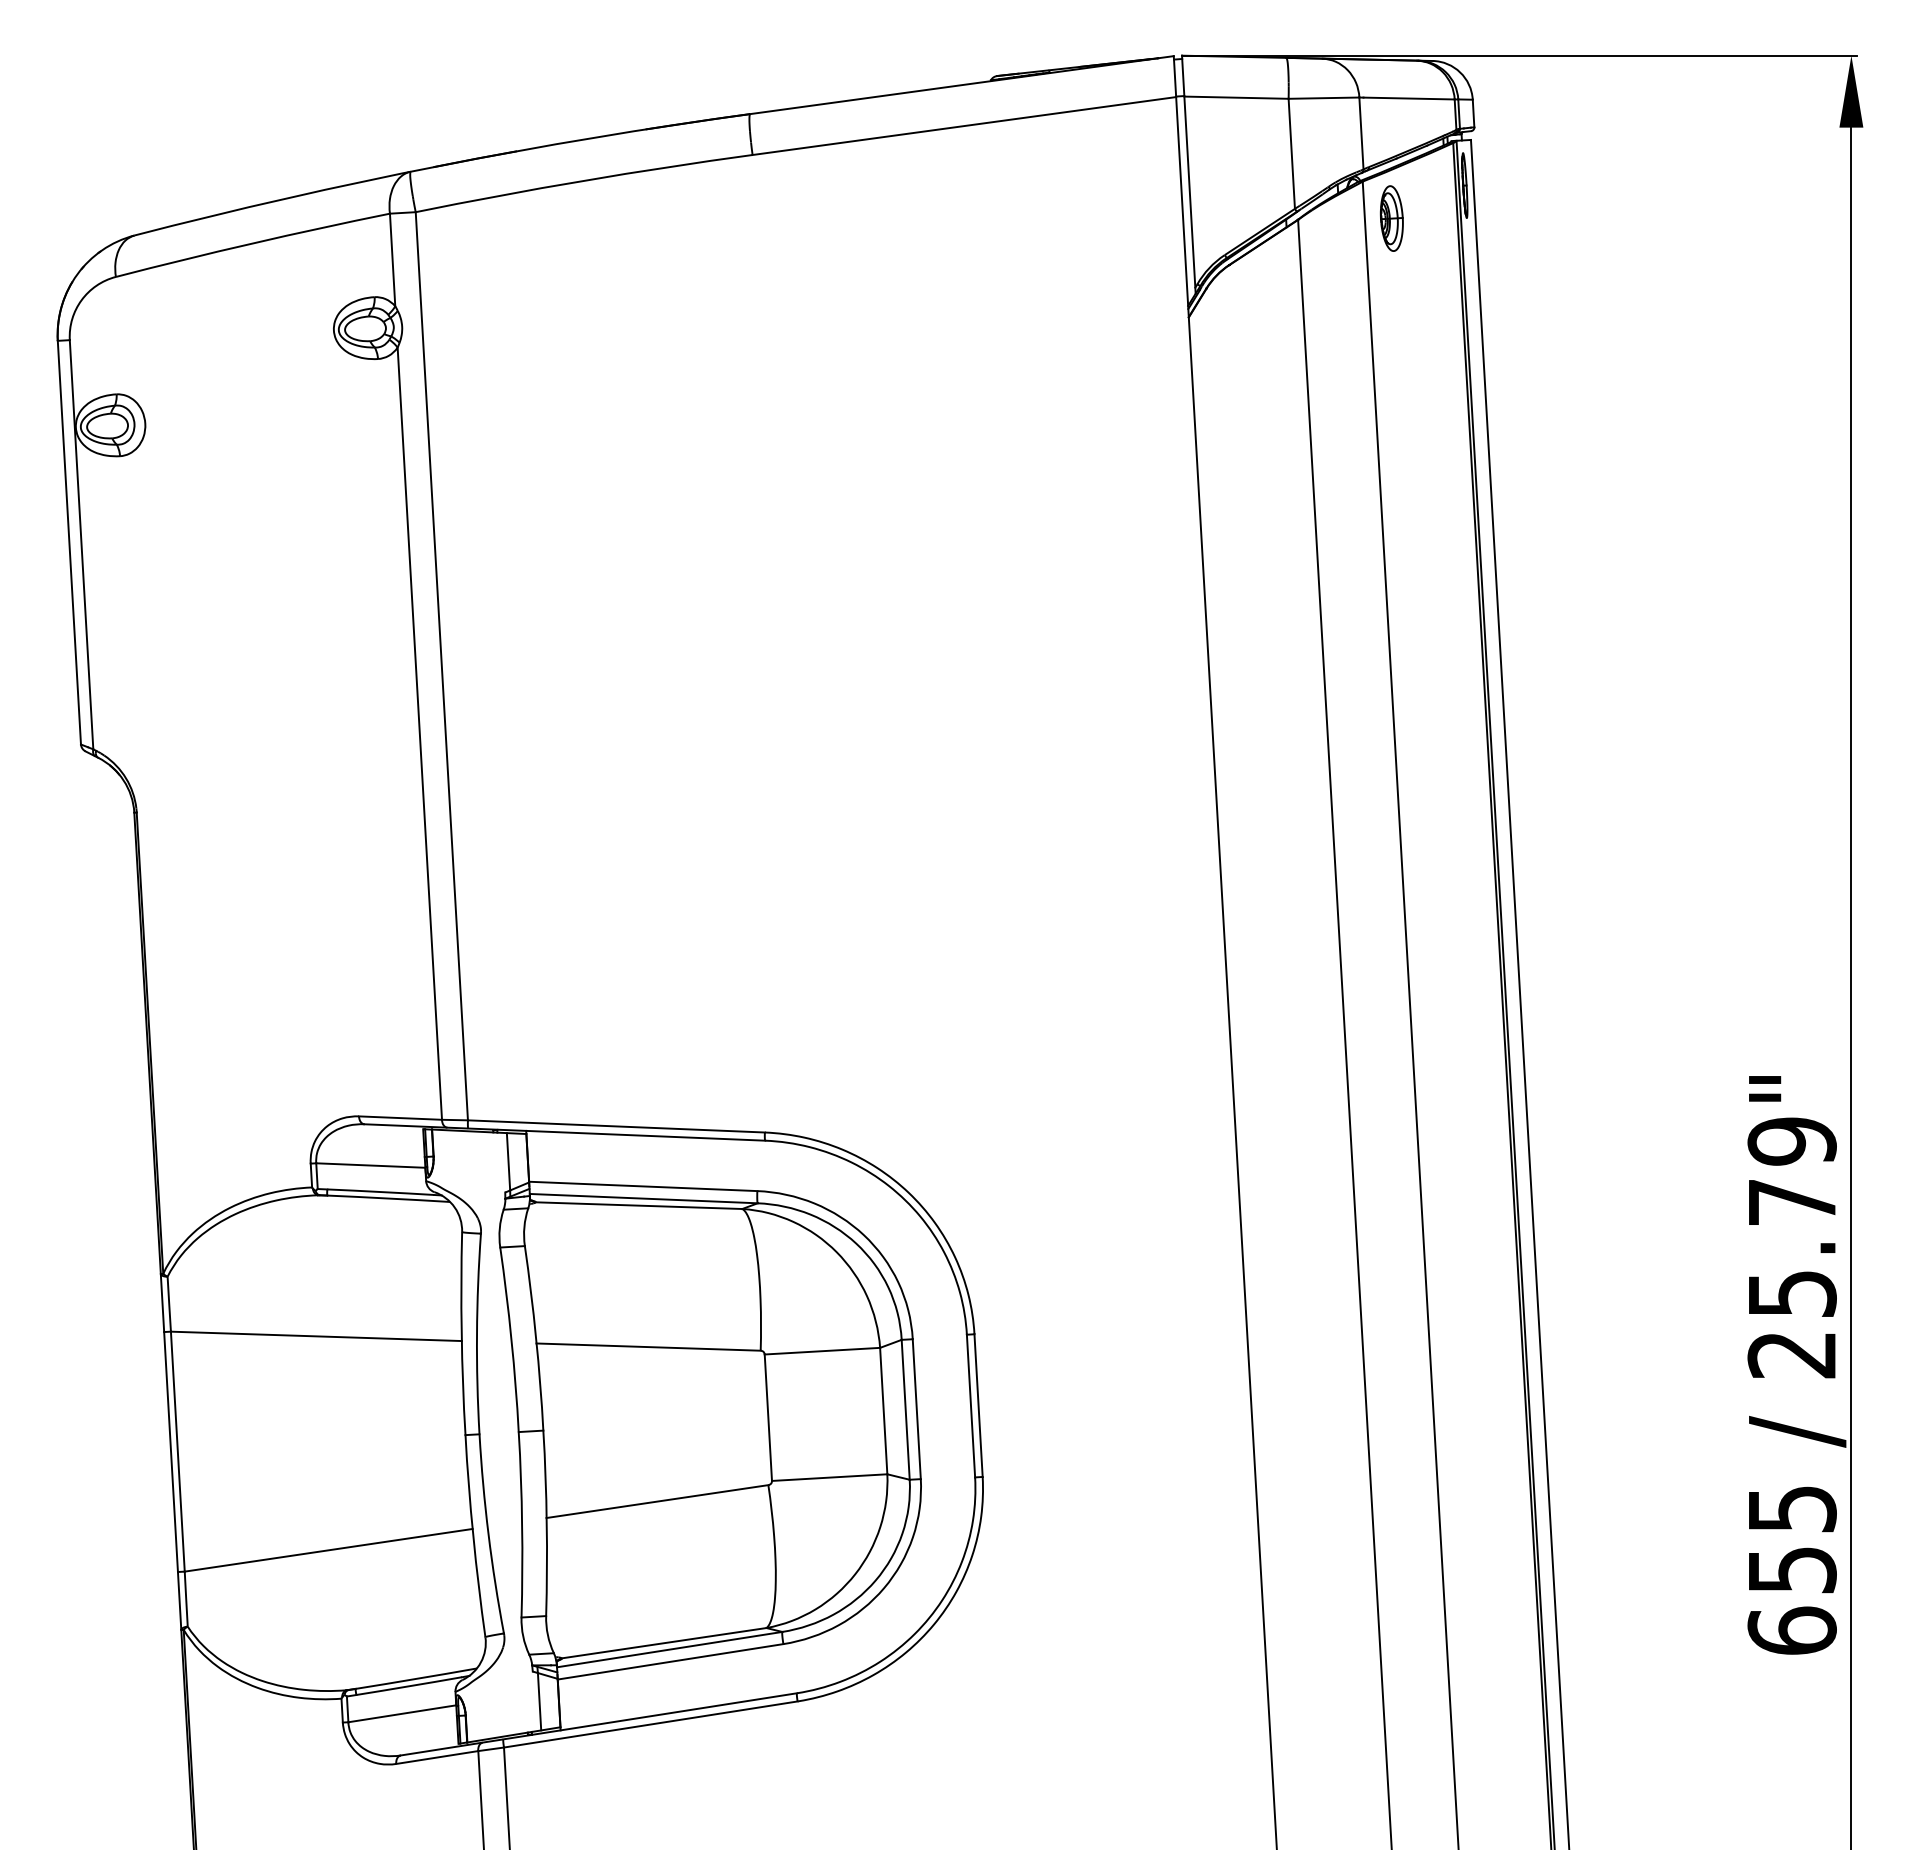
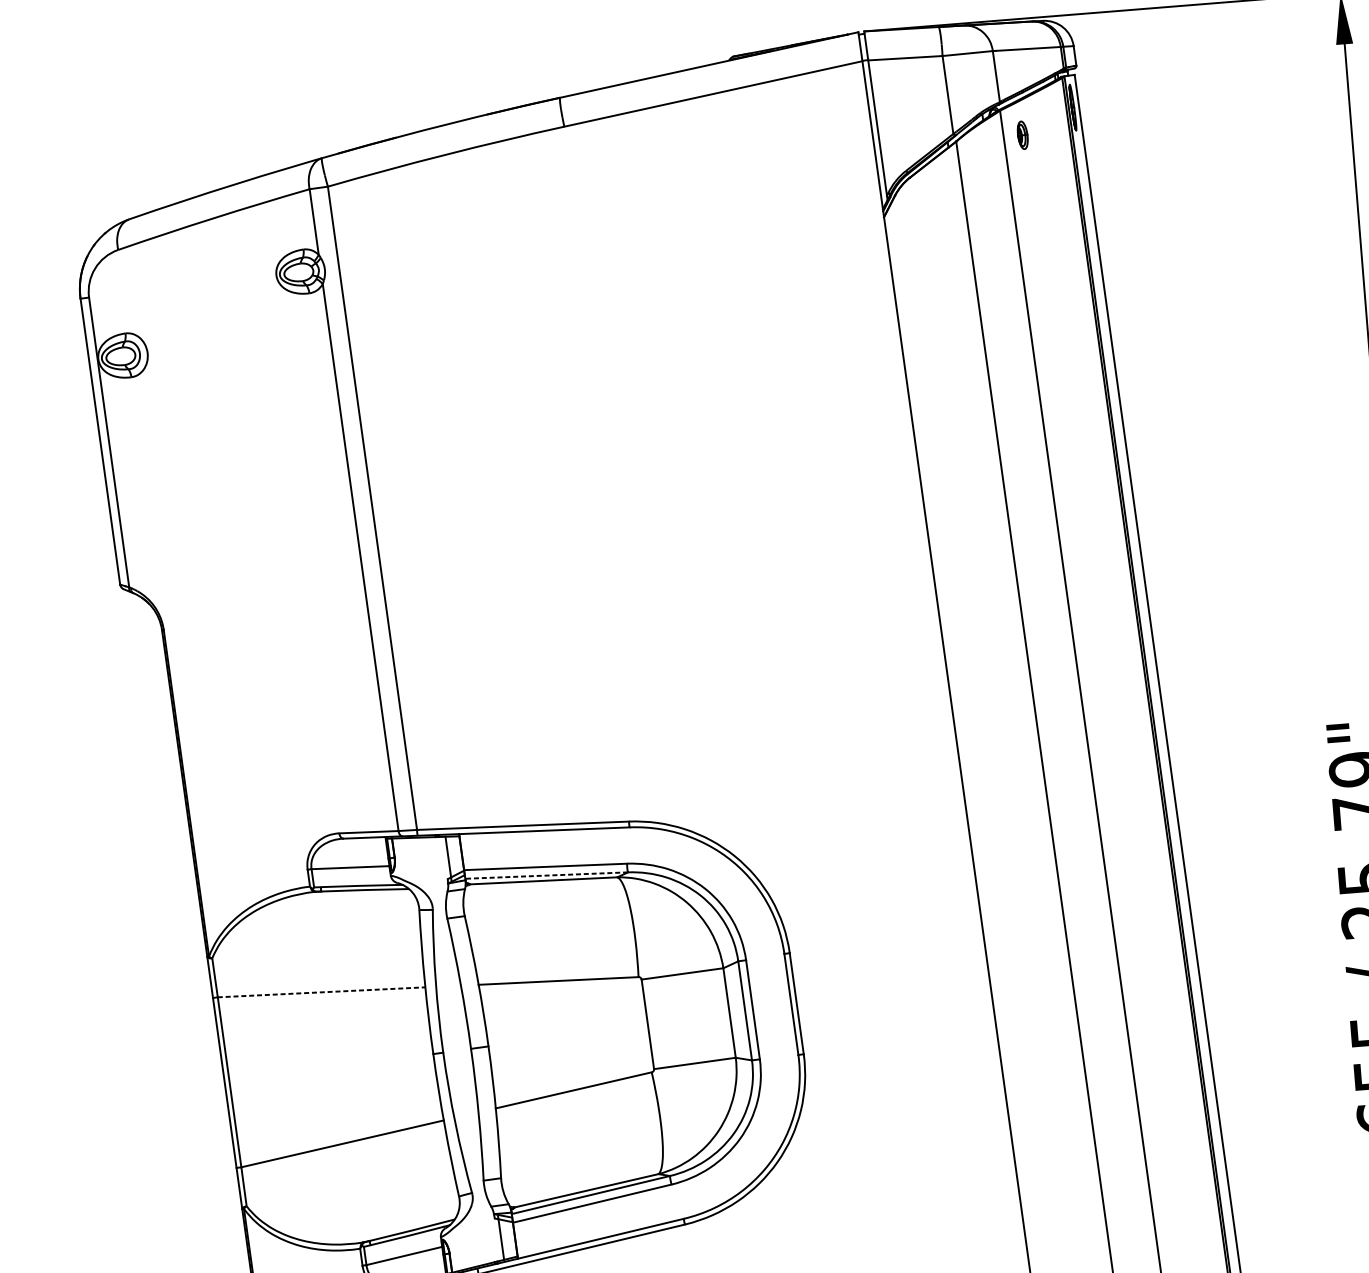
part: (1391, 218) -> (1022, 135), size x0.6
line: (643, 1198) -> (546, 875), solid -> dashed
line: (316, 1336) -> (321, 992), solid -> dashed

